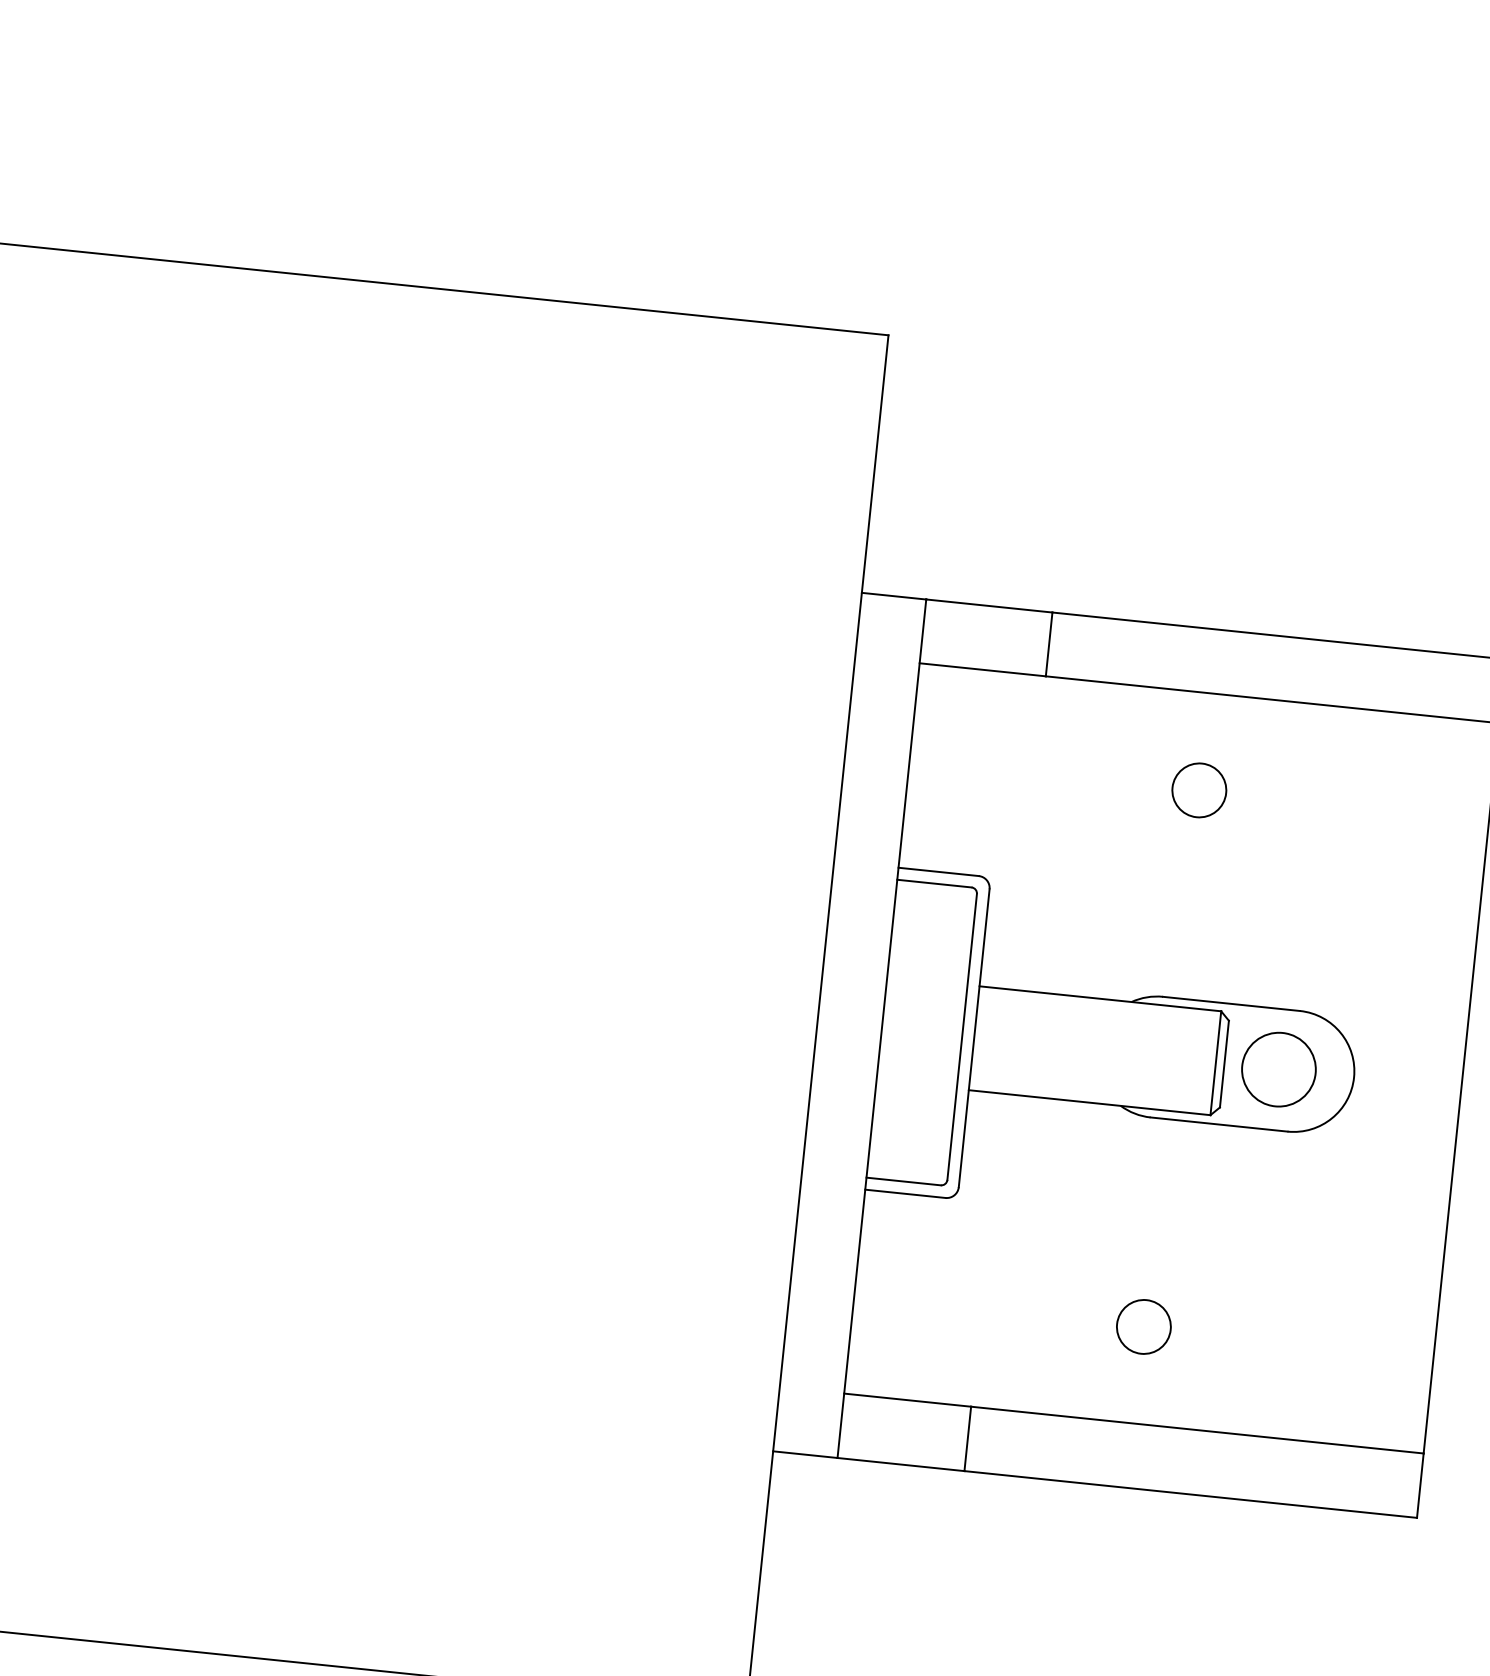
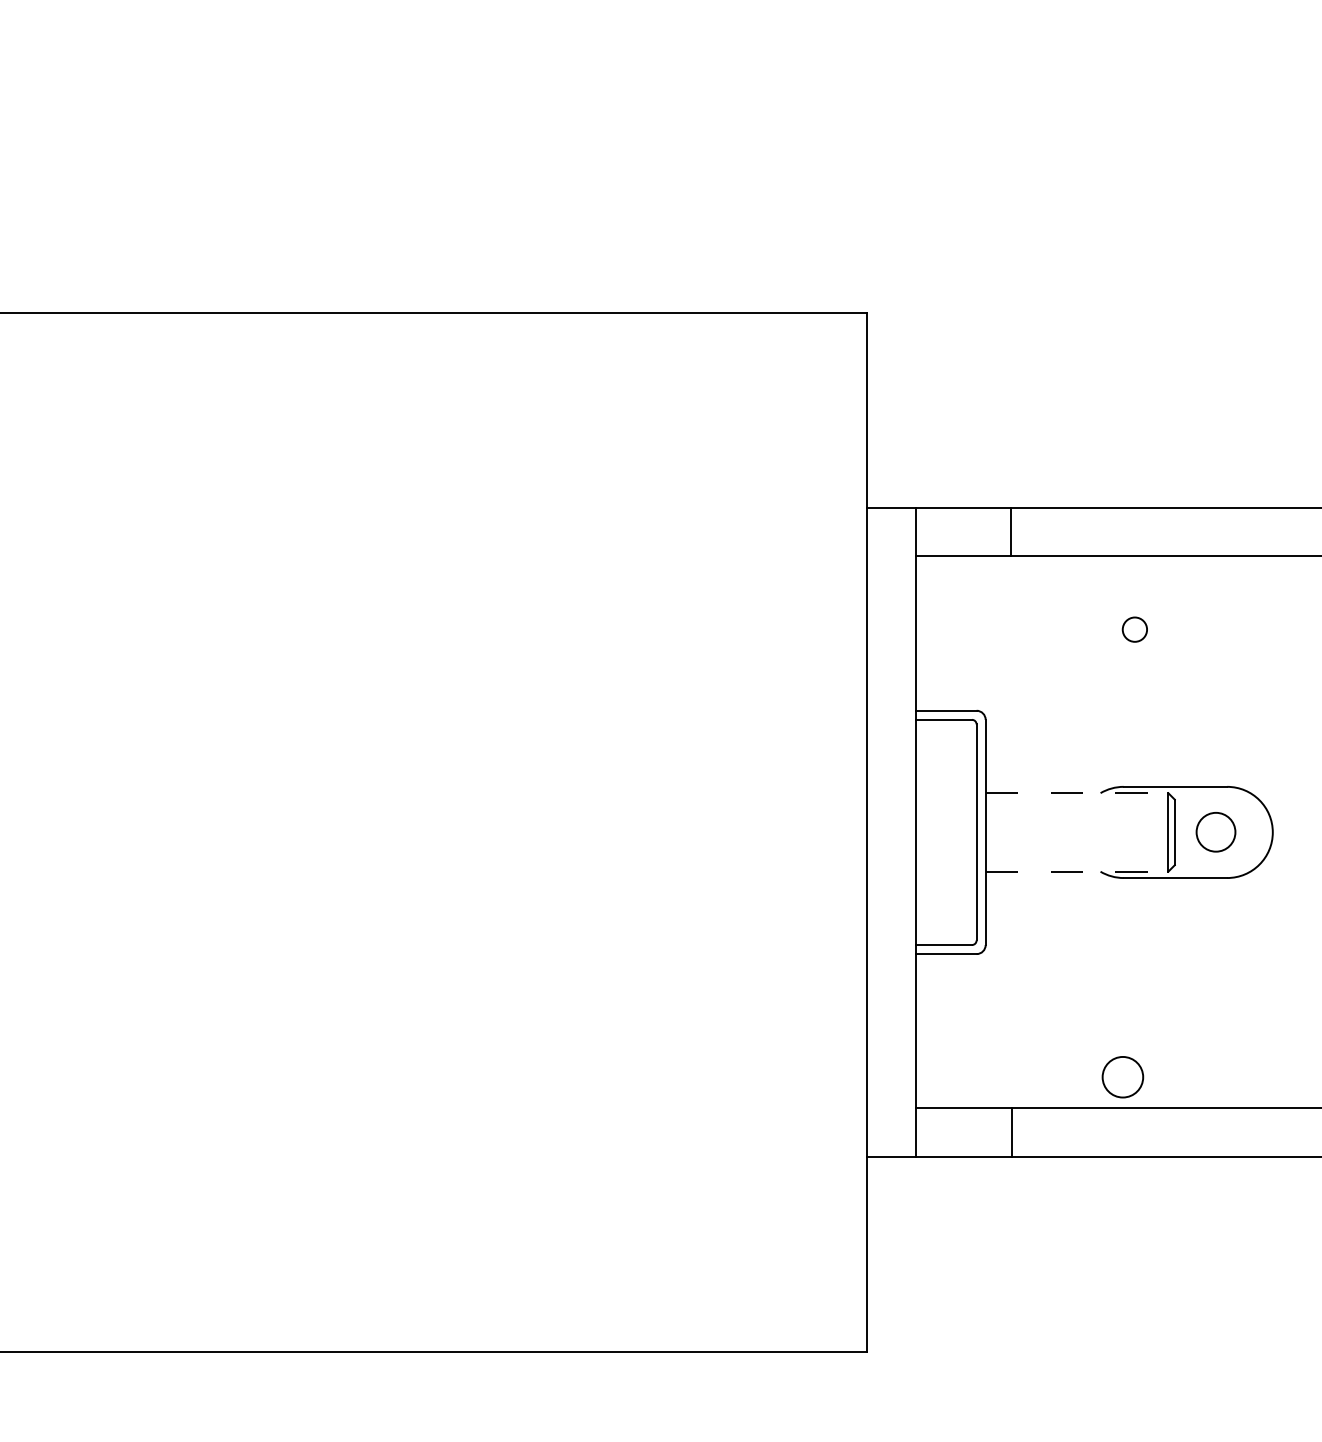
circle: (1198, 790) -> (1134, 629), size x0.6
line: (1100, 999) -> (1077, 793), solid -> dashed
circle: (1278, 1068) -> (1215, 831), size x0.7
line: (1090, 1102) -> (1077, 871), solid -> dashed
circle: (1143, 1327) -> (1122, 1077), moved

